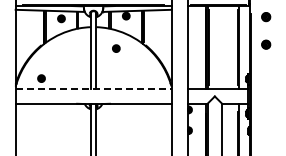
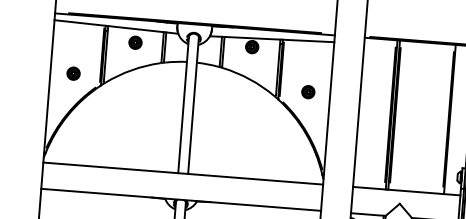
part: (116, 48) -> (308, 91), moved
part: (41, 78) -> (73, 73), moved
line: (93, 89) -> (182, 174), dashed -> solid

